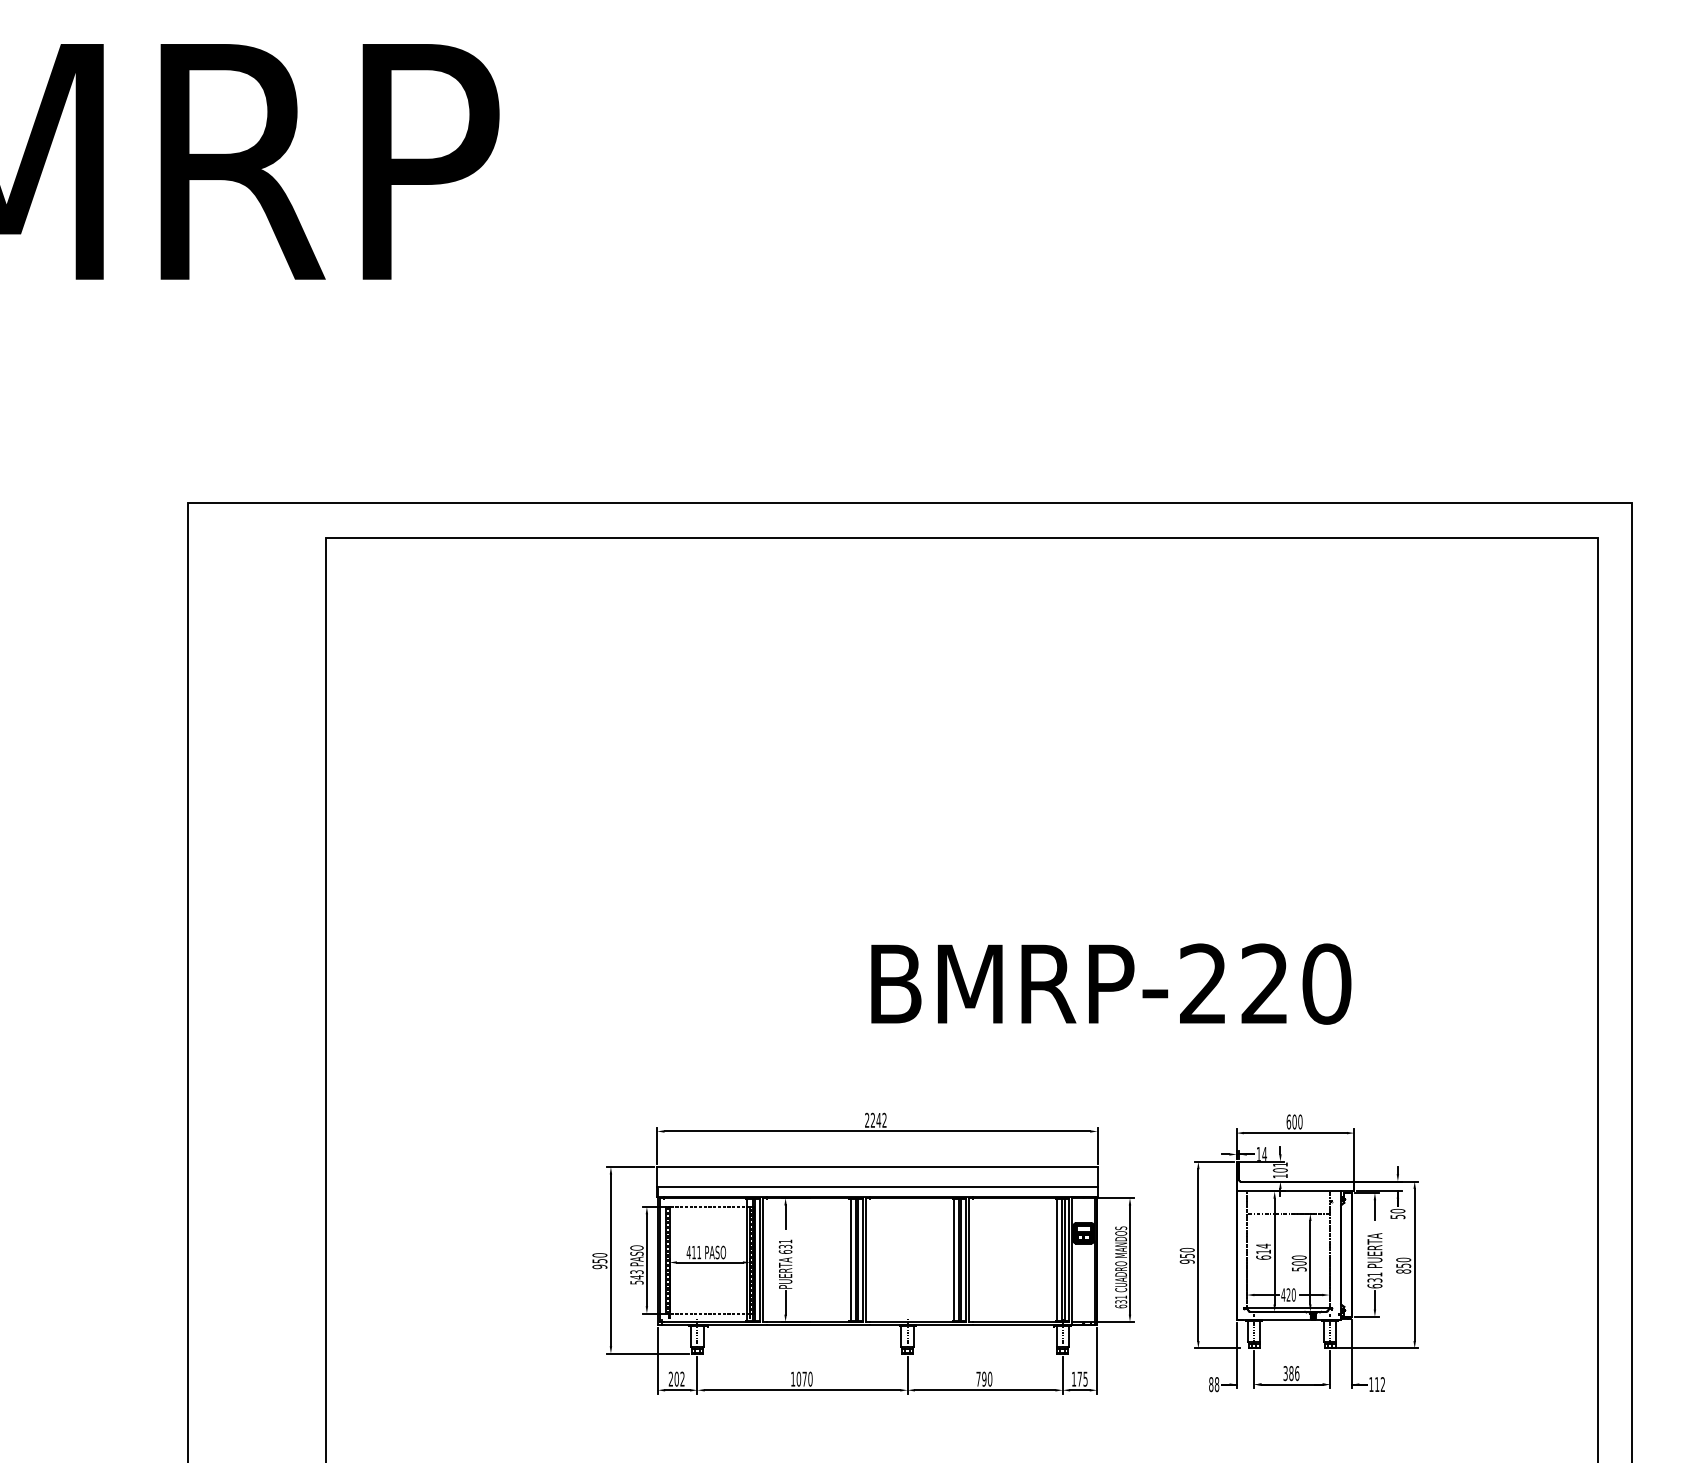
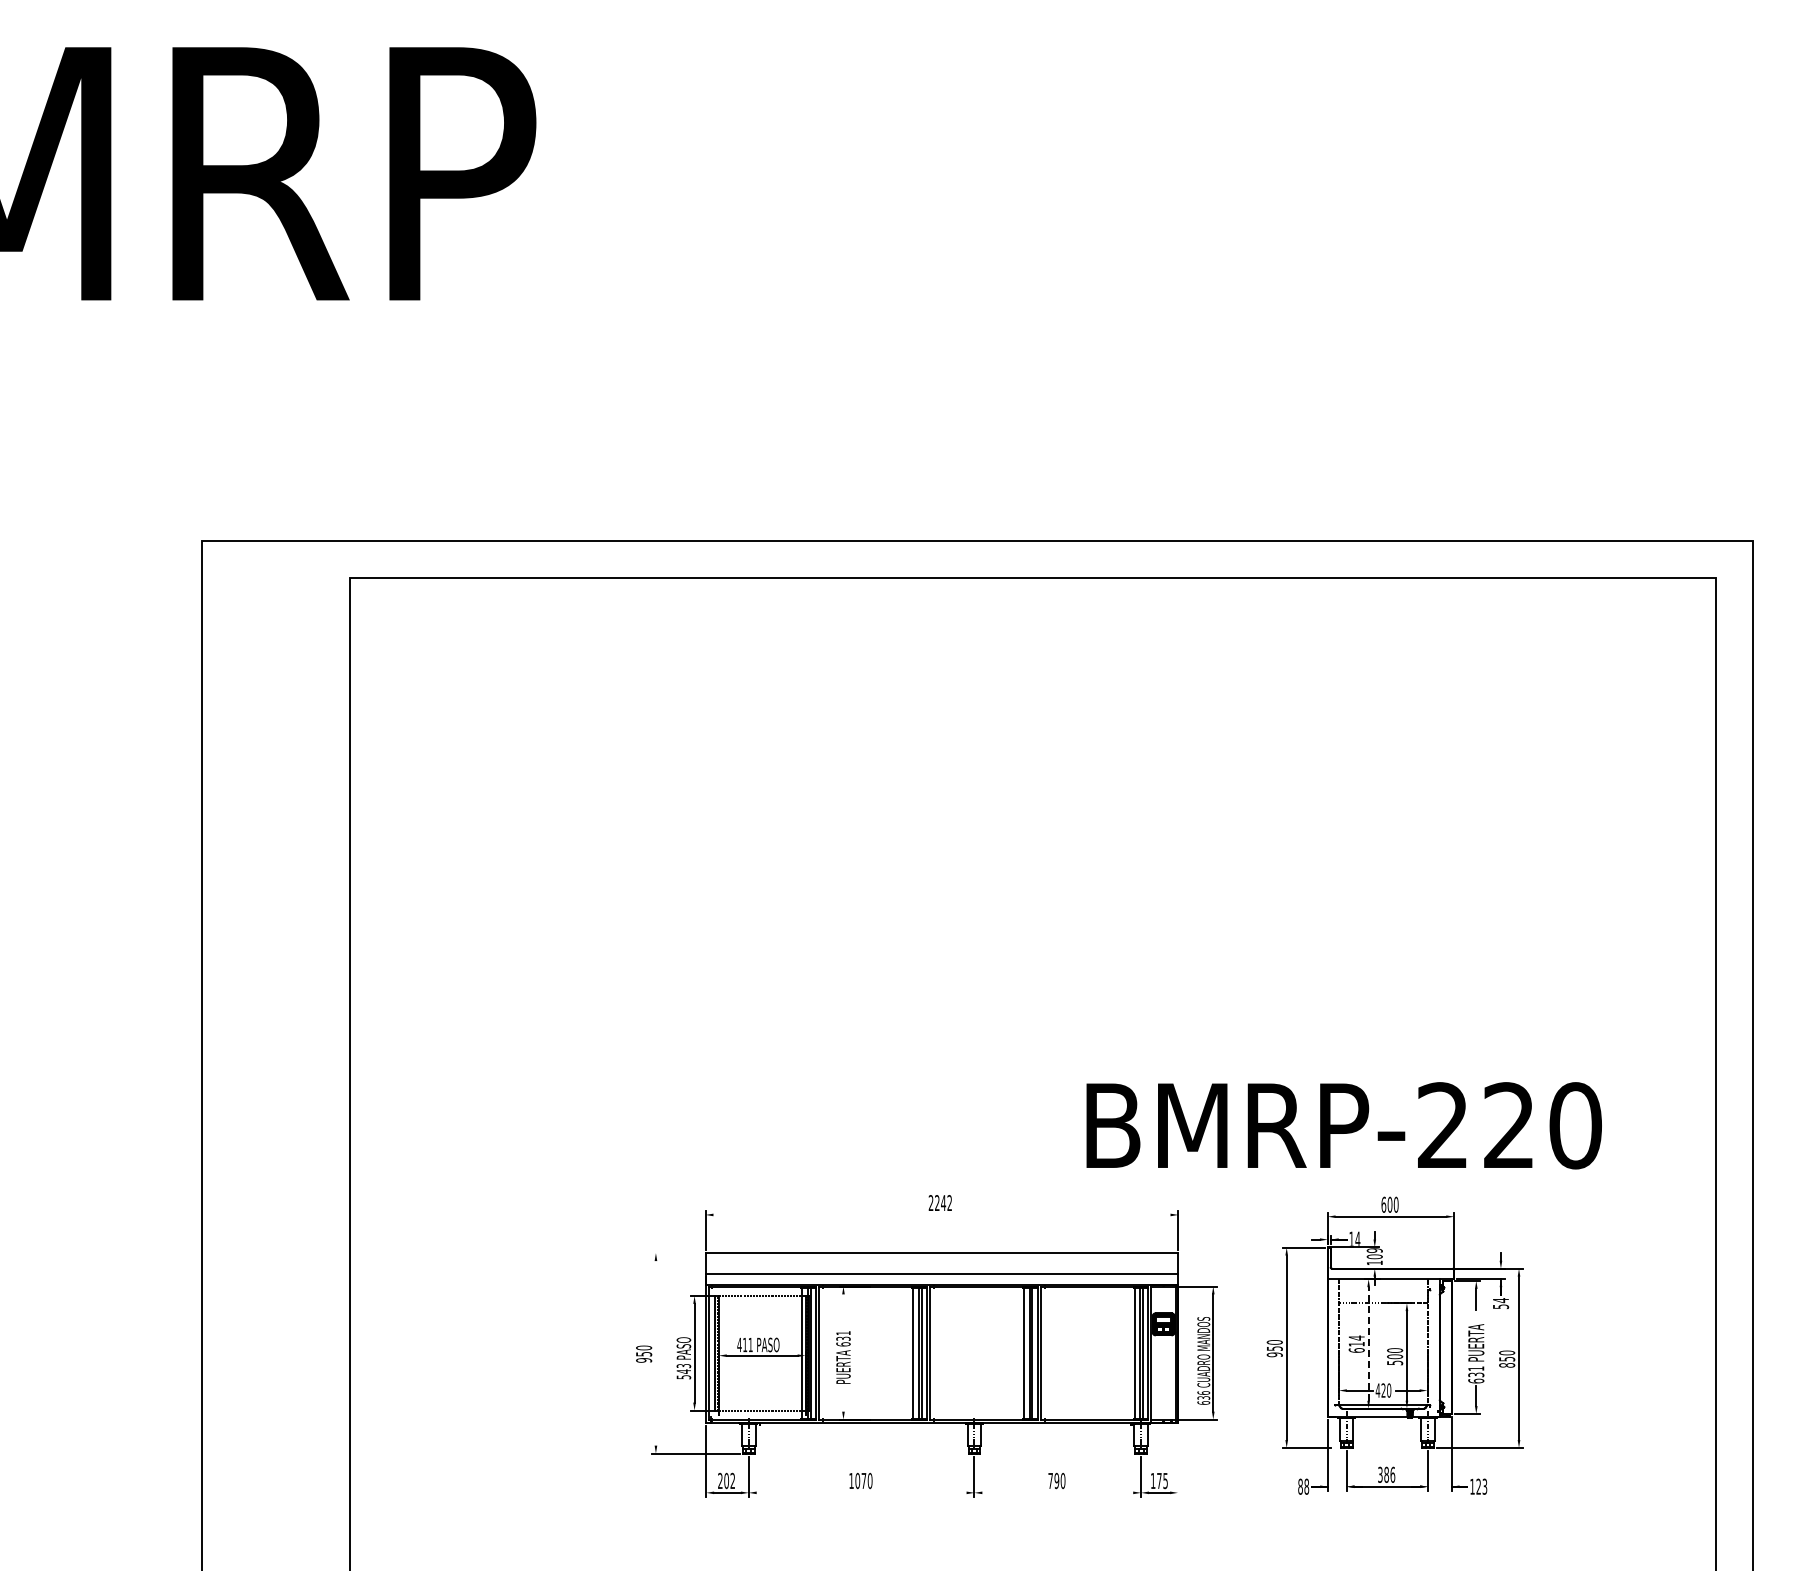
text: (1110, 983) -> (1343, 1125), moved
line: (876, 1131) -> (941, 1214), removed
text: (1280, 1164) -> (1374, 1250), 101 -> 109
line: (630, 1167) -> (676, 1253), removed
text: (1397, 1211) -> (1500, 1300), 50 -> 54
line: (785, 1216) -> (843, 1306), removed
line: (1274, 1251) -> (1368, 1343), solid -> dashed
line: (610, 1260) -> (655, 1353), removed
text: (1120, 1296) -> (1203, 1392), 631 -> 636
line: (785, 1302) -> (843, 1398), removed
line: (1096, 1361) -> (1177, 1461), removed
text: (1379, 1384) -> (1481, 1486), 112 -> 123
line: (802, 1389) -> (861, 1492), removed
line: (984, 1389) -> (1057, 1492), removed

